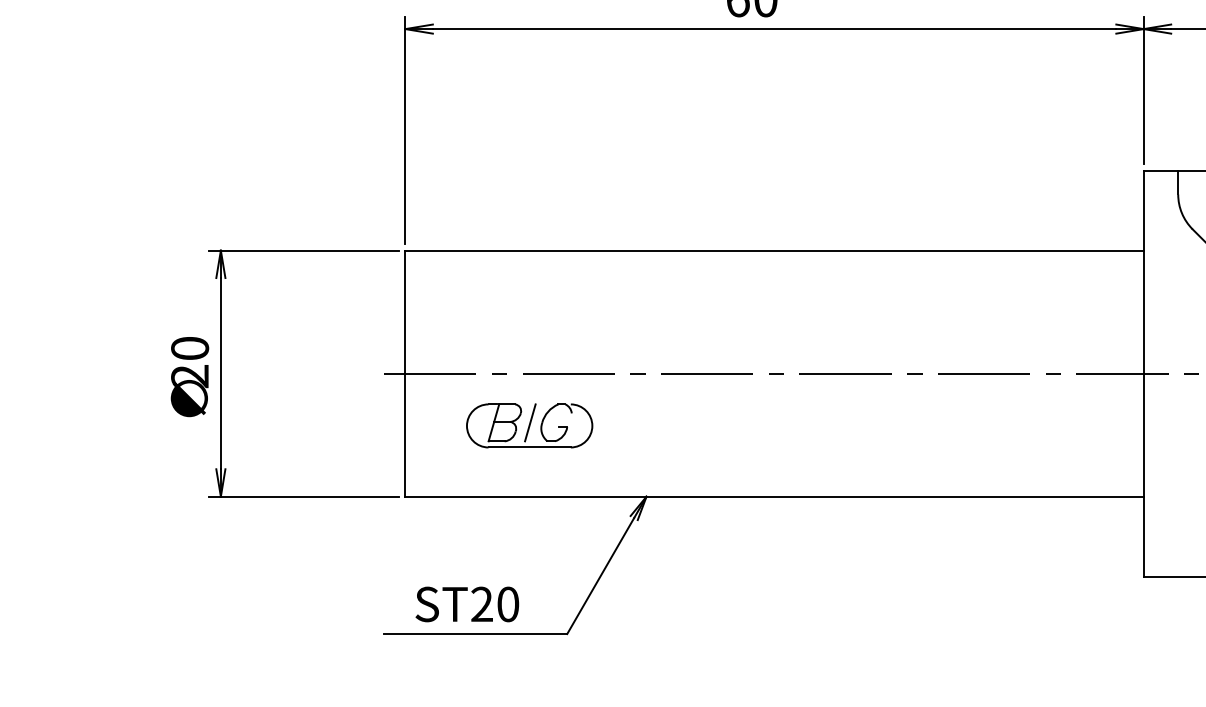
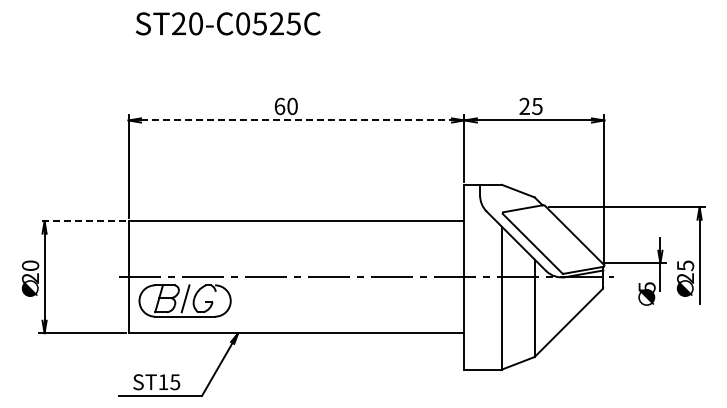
line: (776, 29) -> (297, 120), solid -> dashed
line: (302, 251) -> (81, 221), solid -> dashed
part: (528, 424) -> (184, 300), size x1.6
text: (495, 605) -> (169, 382), ST20 -> ST15

